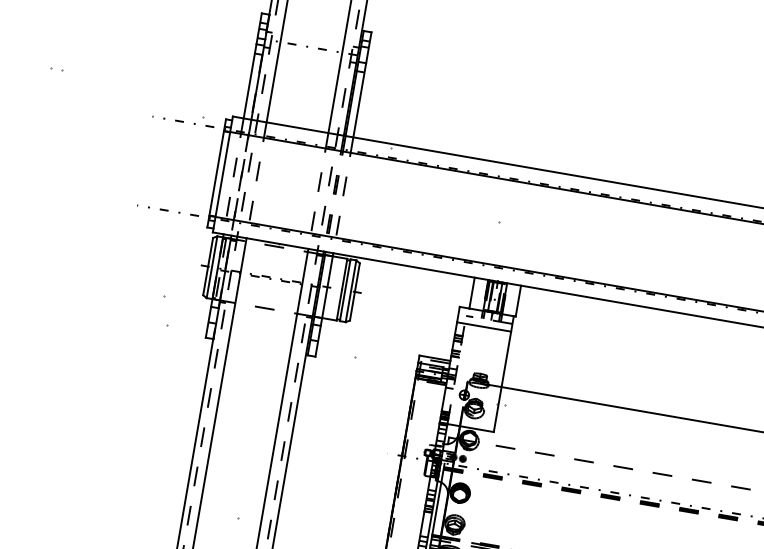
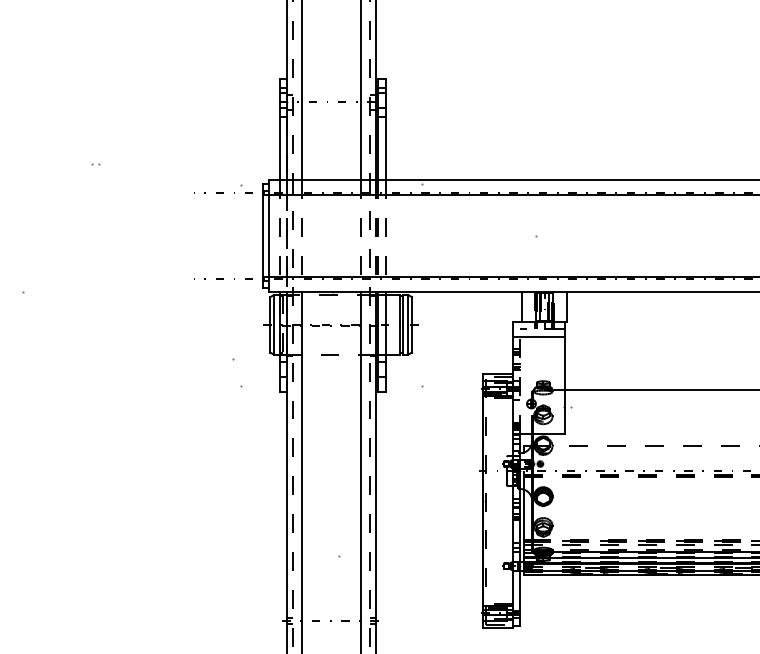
part: (56, 69) -> (95, 164), size x0.62

